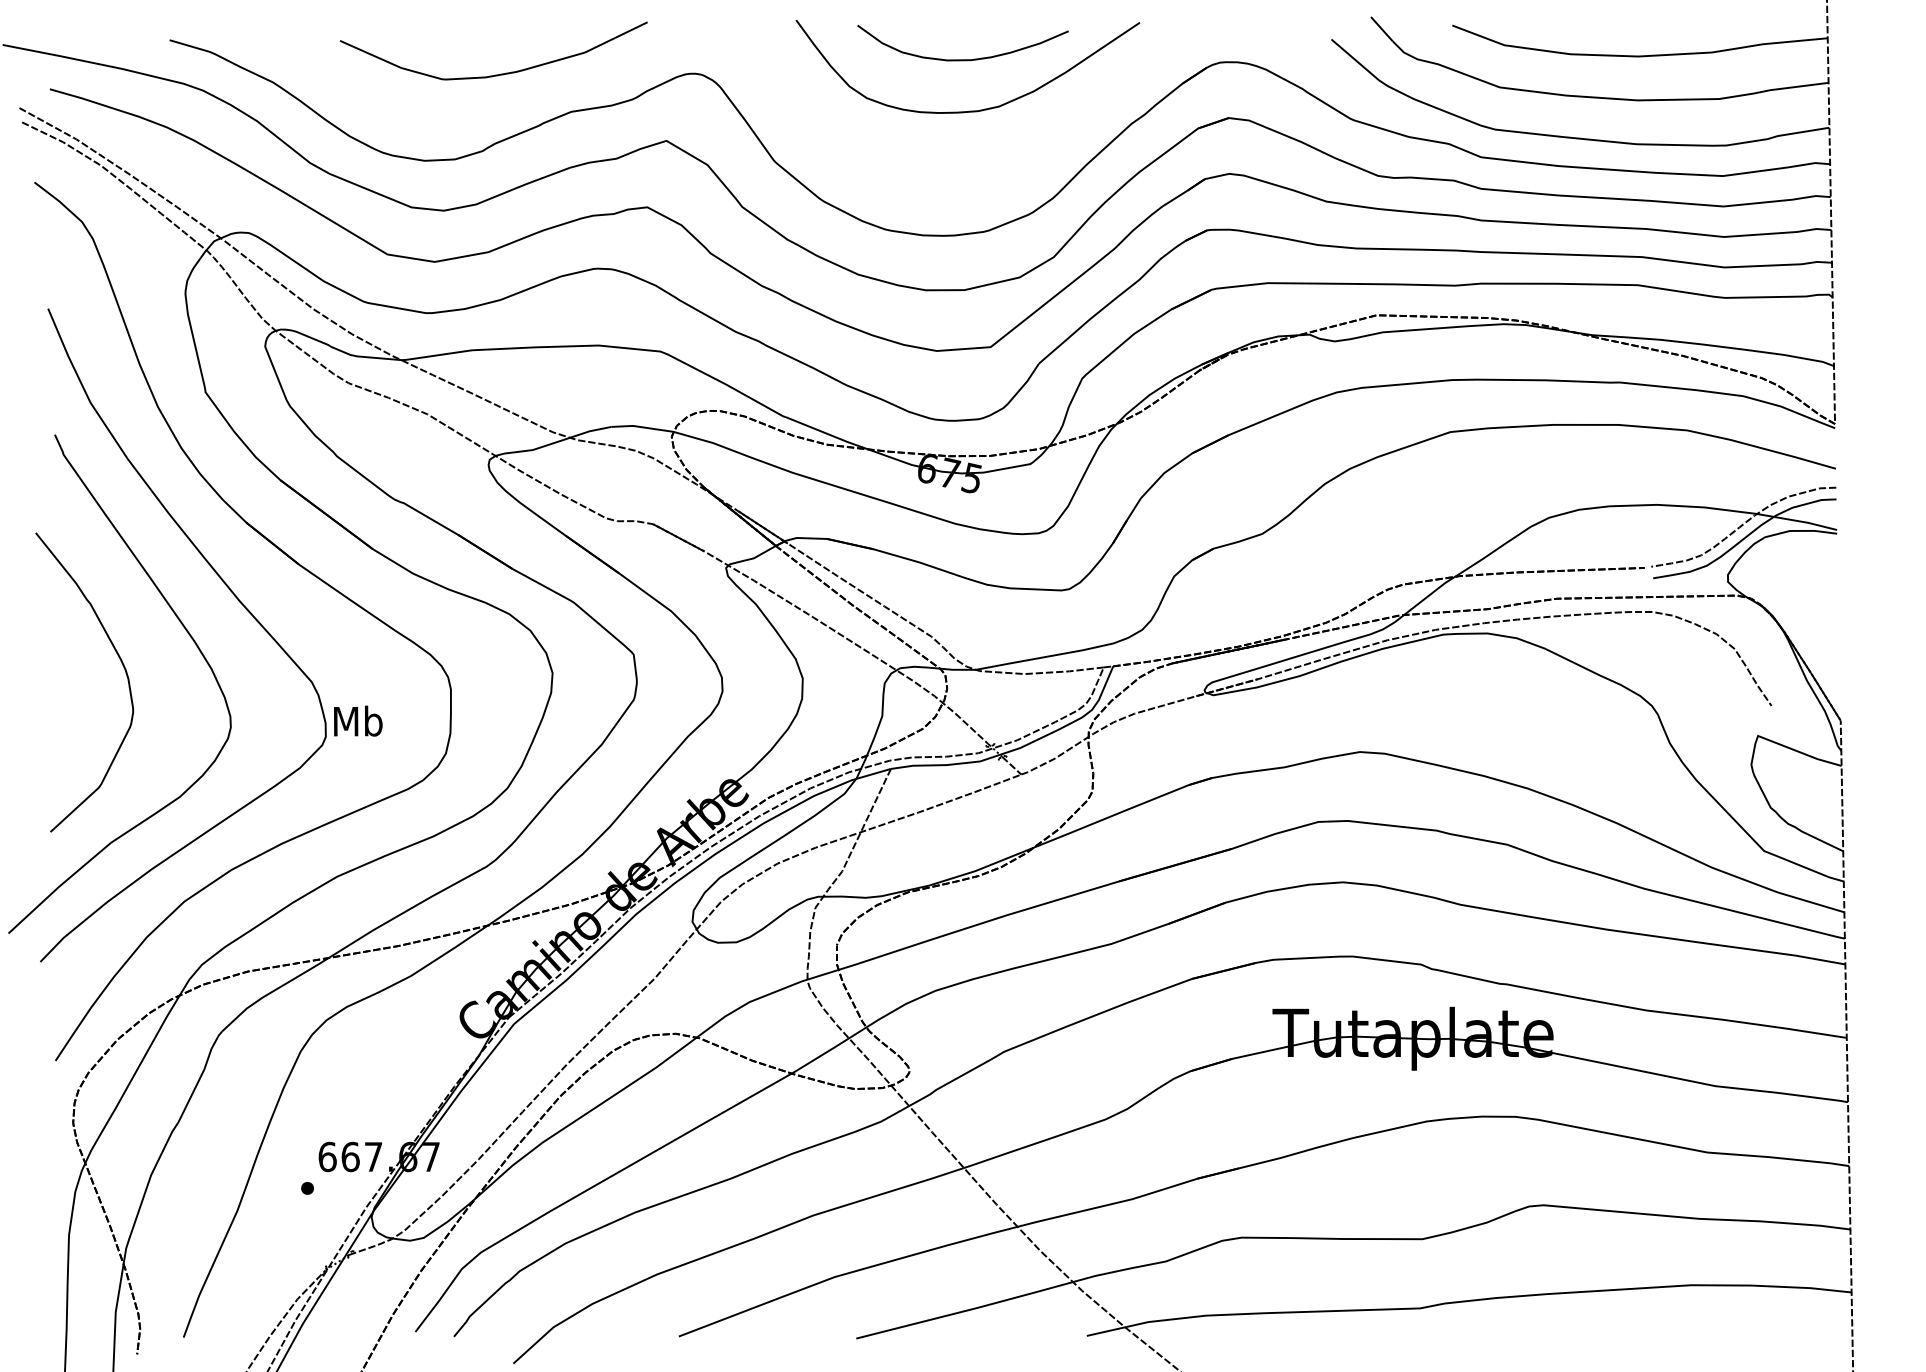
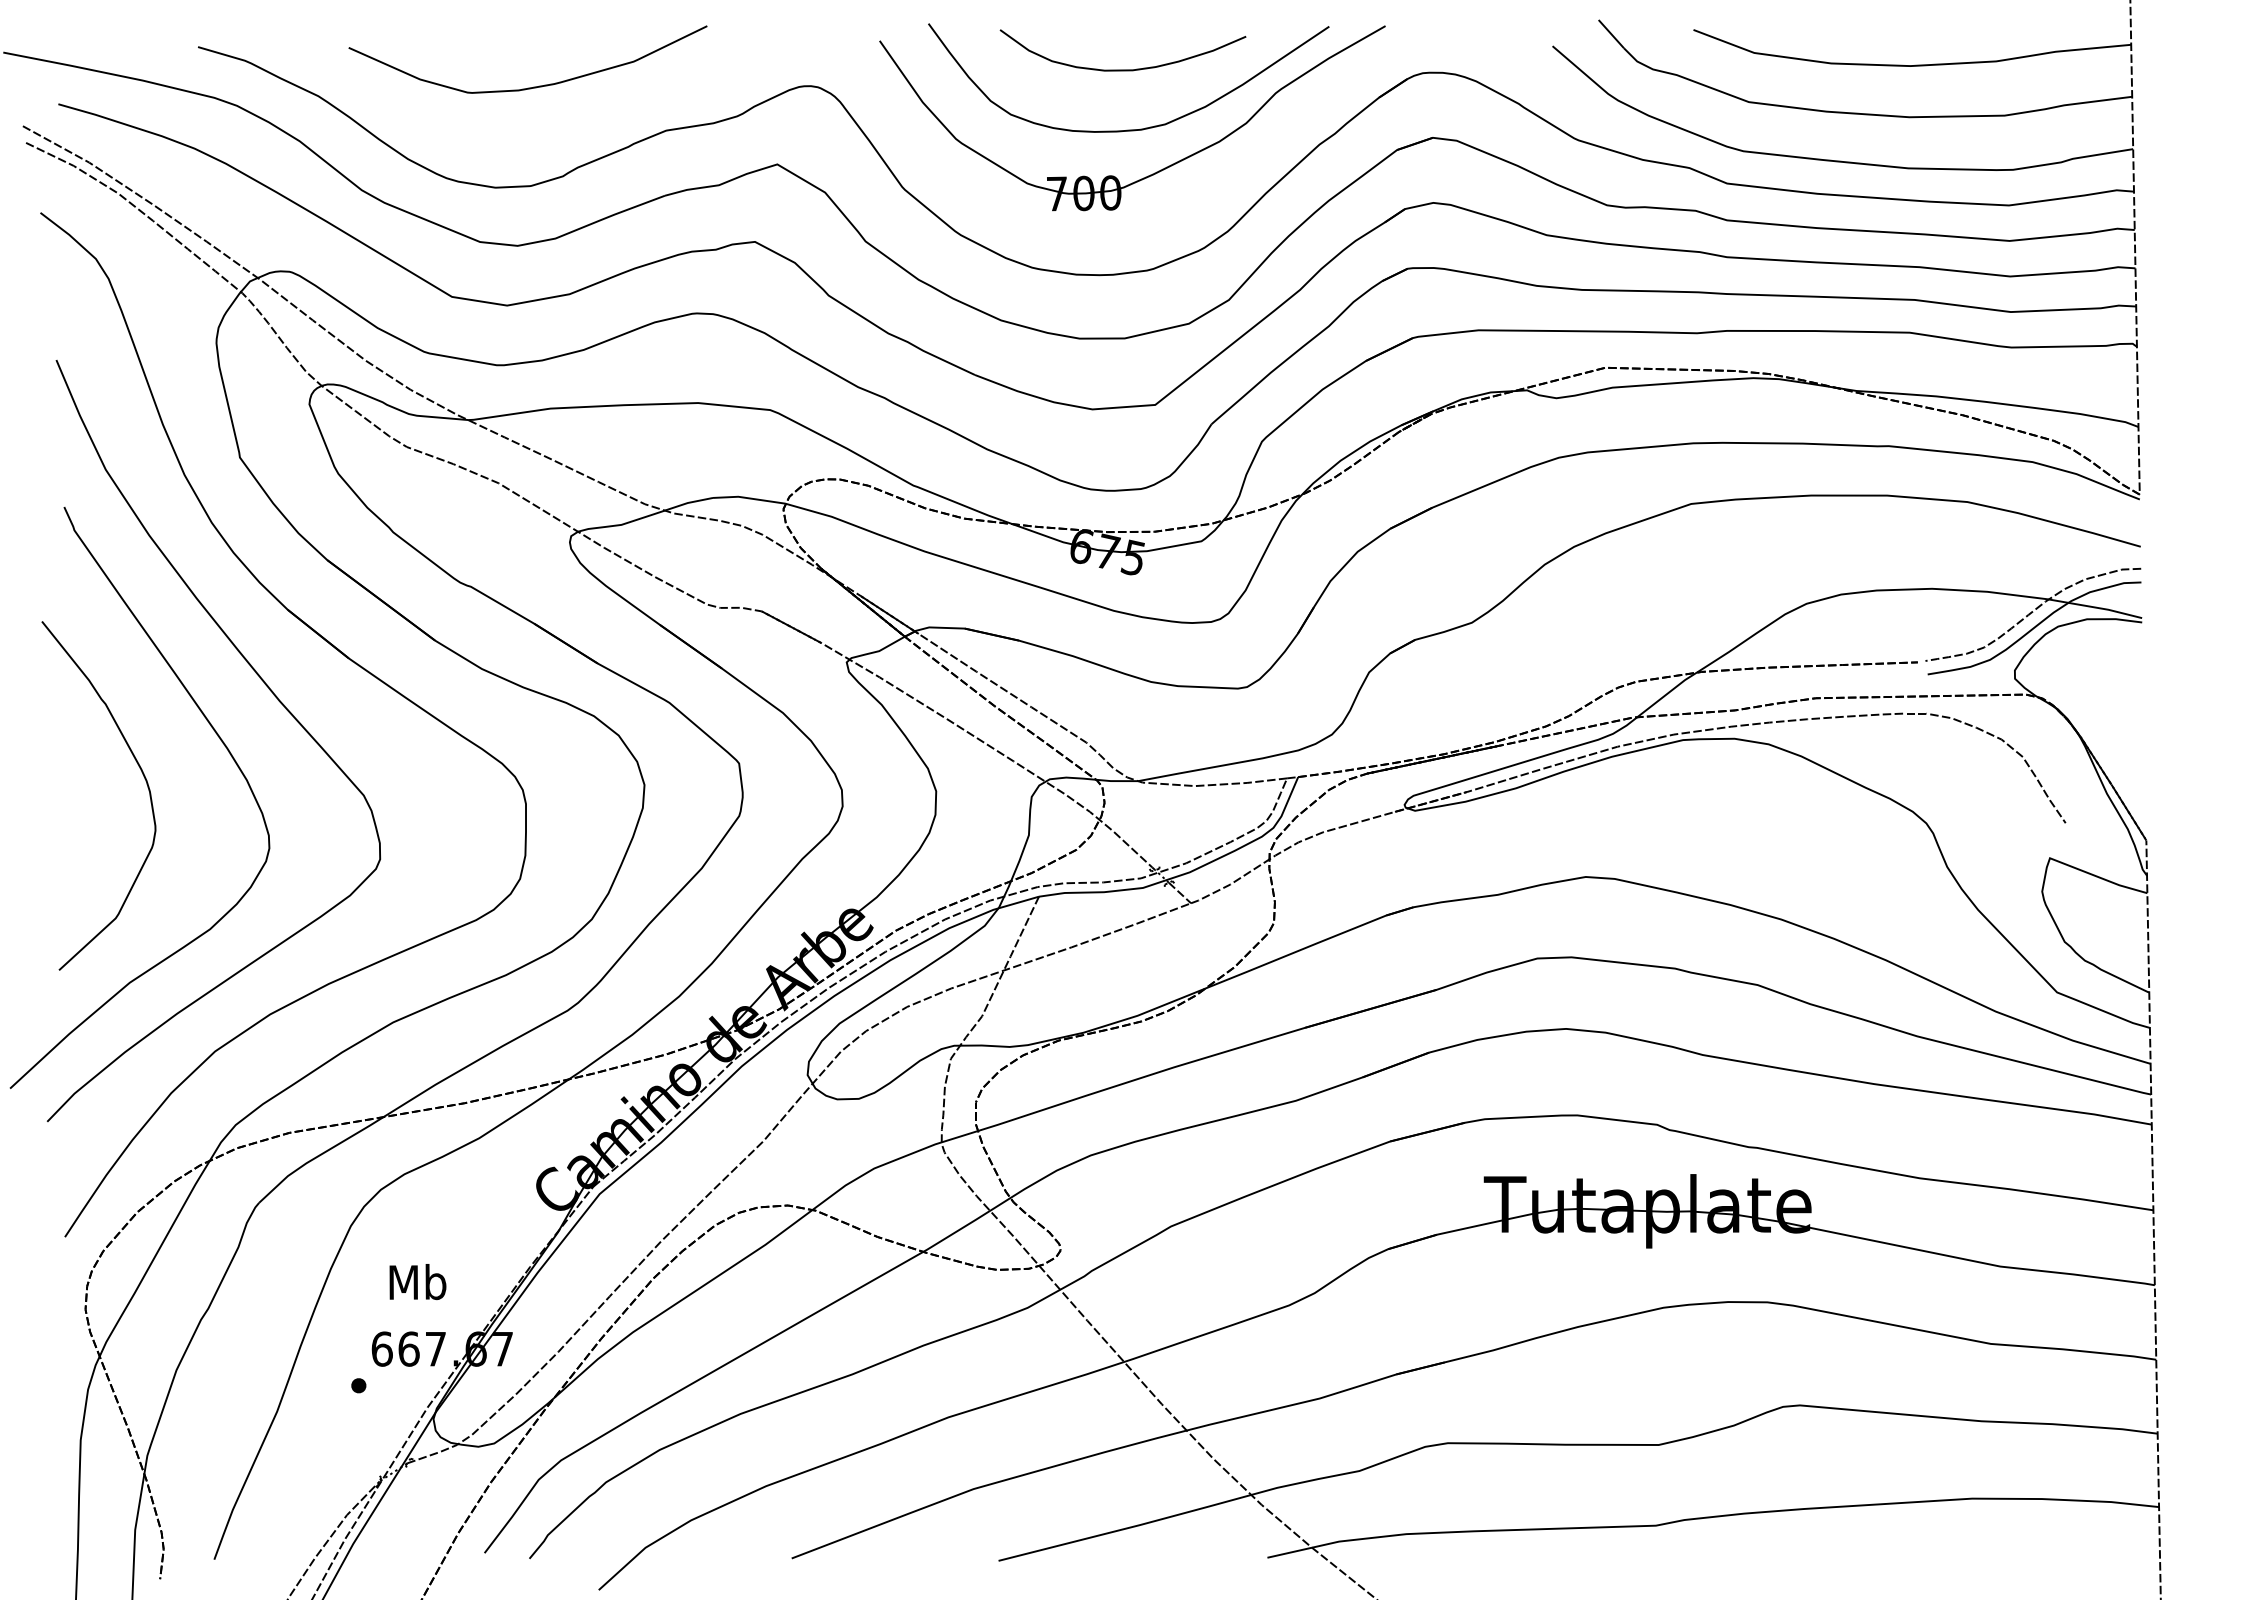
curve: (498, 74) -> (533, 86), moved
part: (993, 146) -> (1158, 170), added
text: (357, 721) -> (417, 1282), moved

